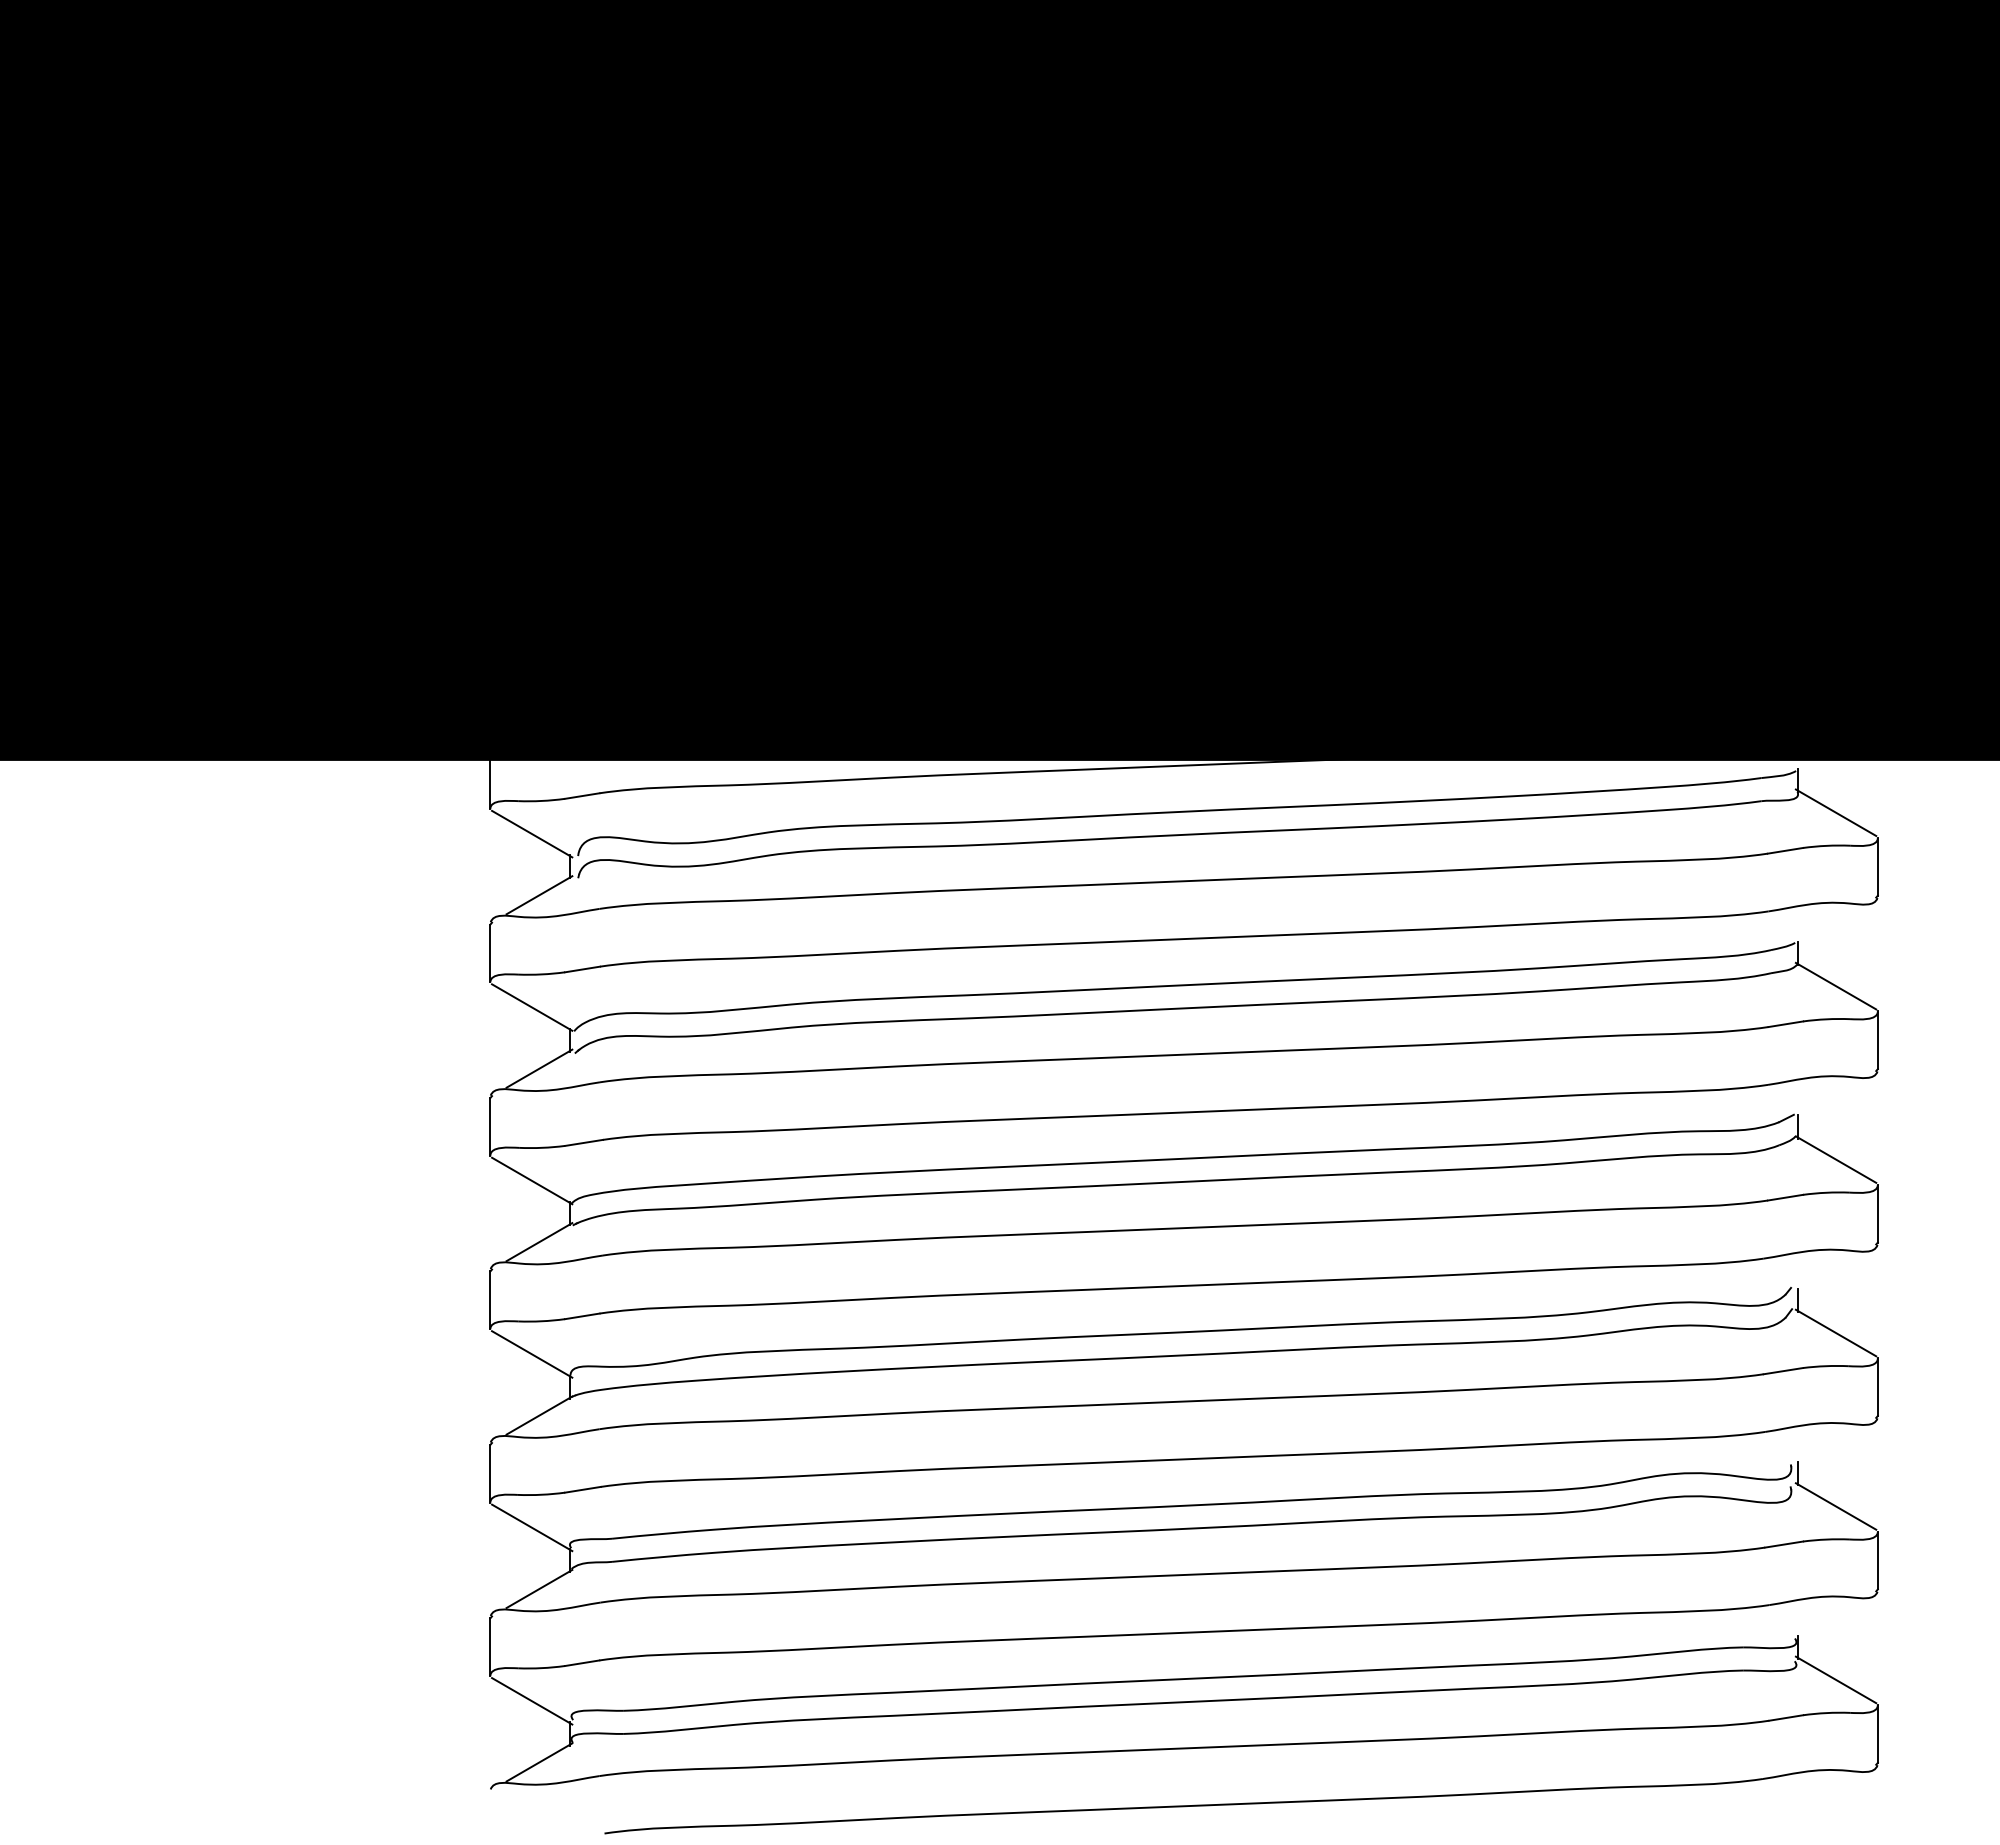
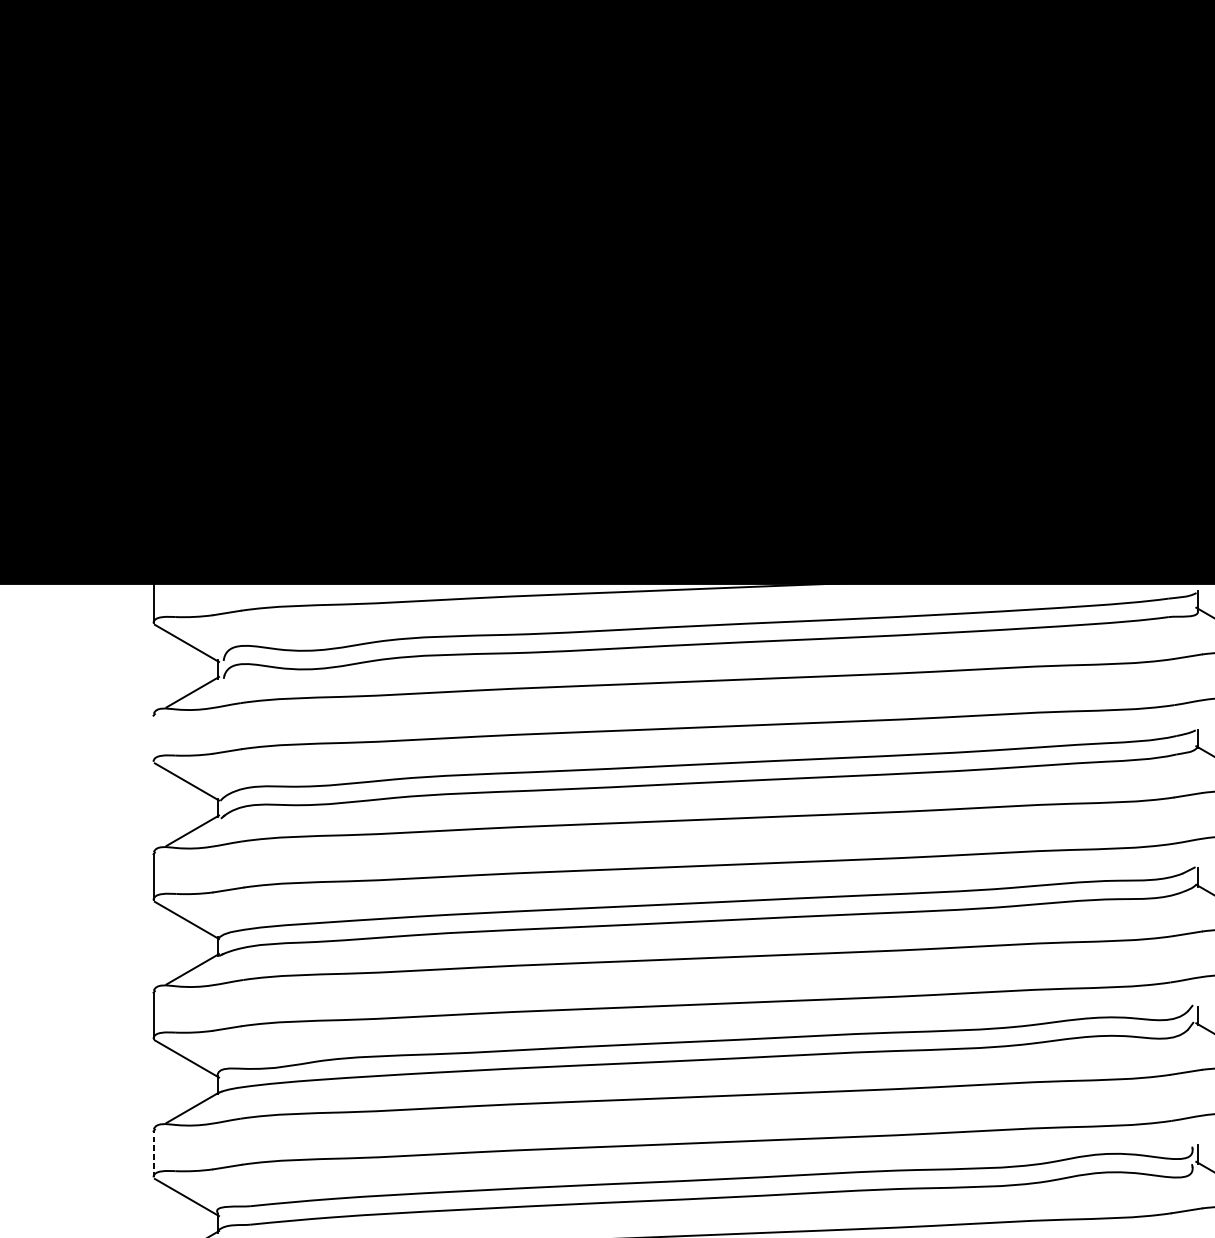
line: (490, 953) -> (153, 738), removed
line: (490, 1473) -> (153, 1154), solid -> dashed

